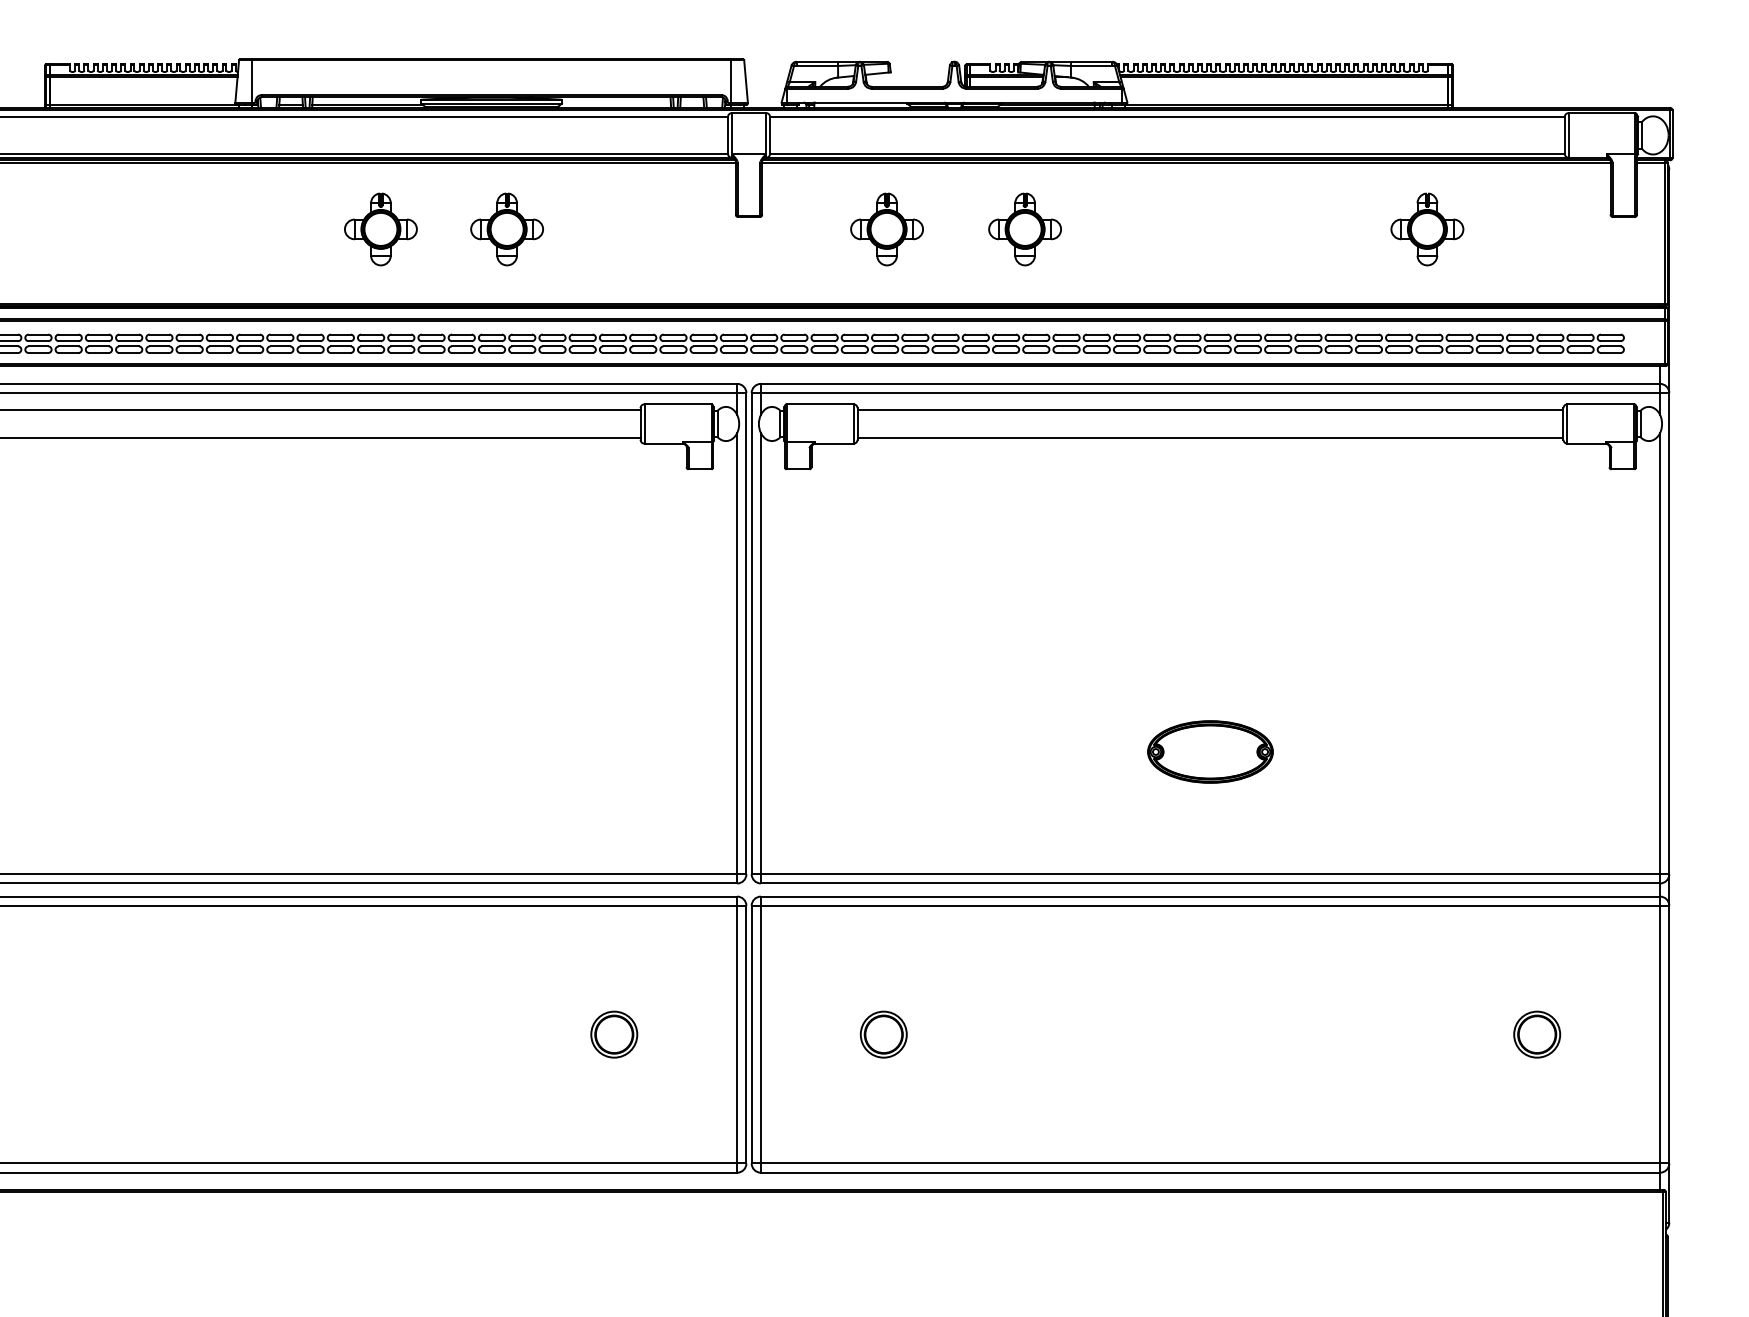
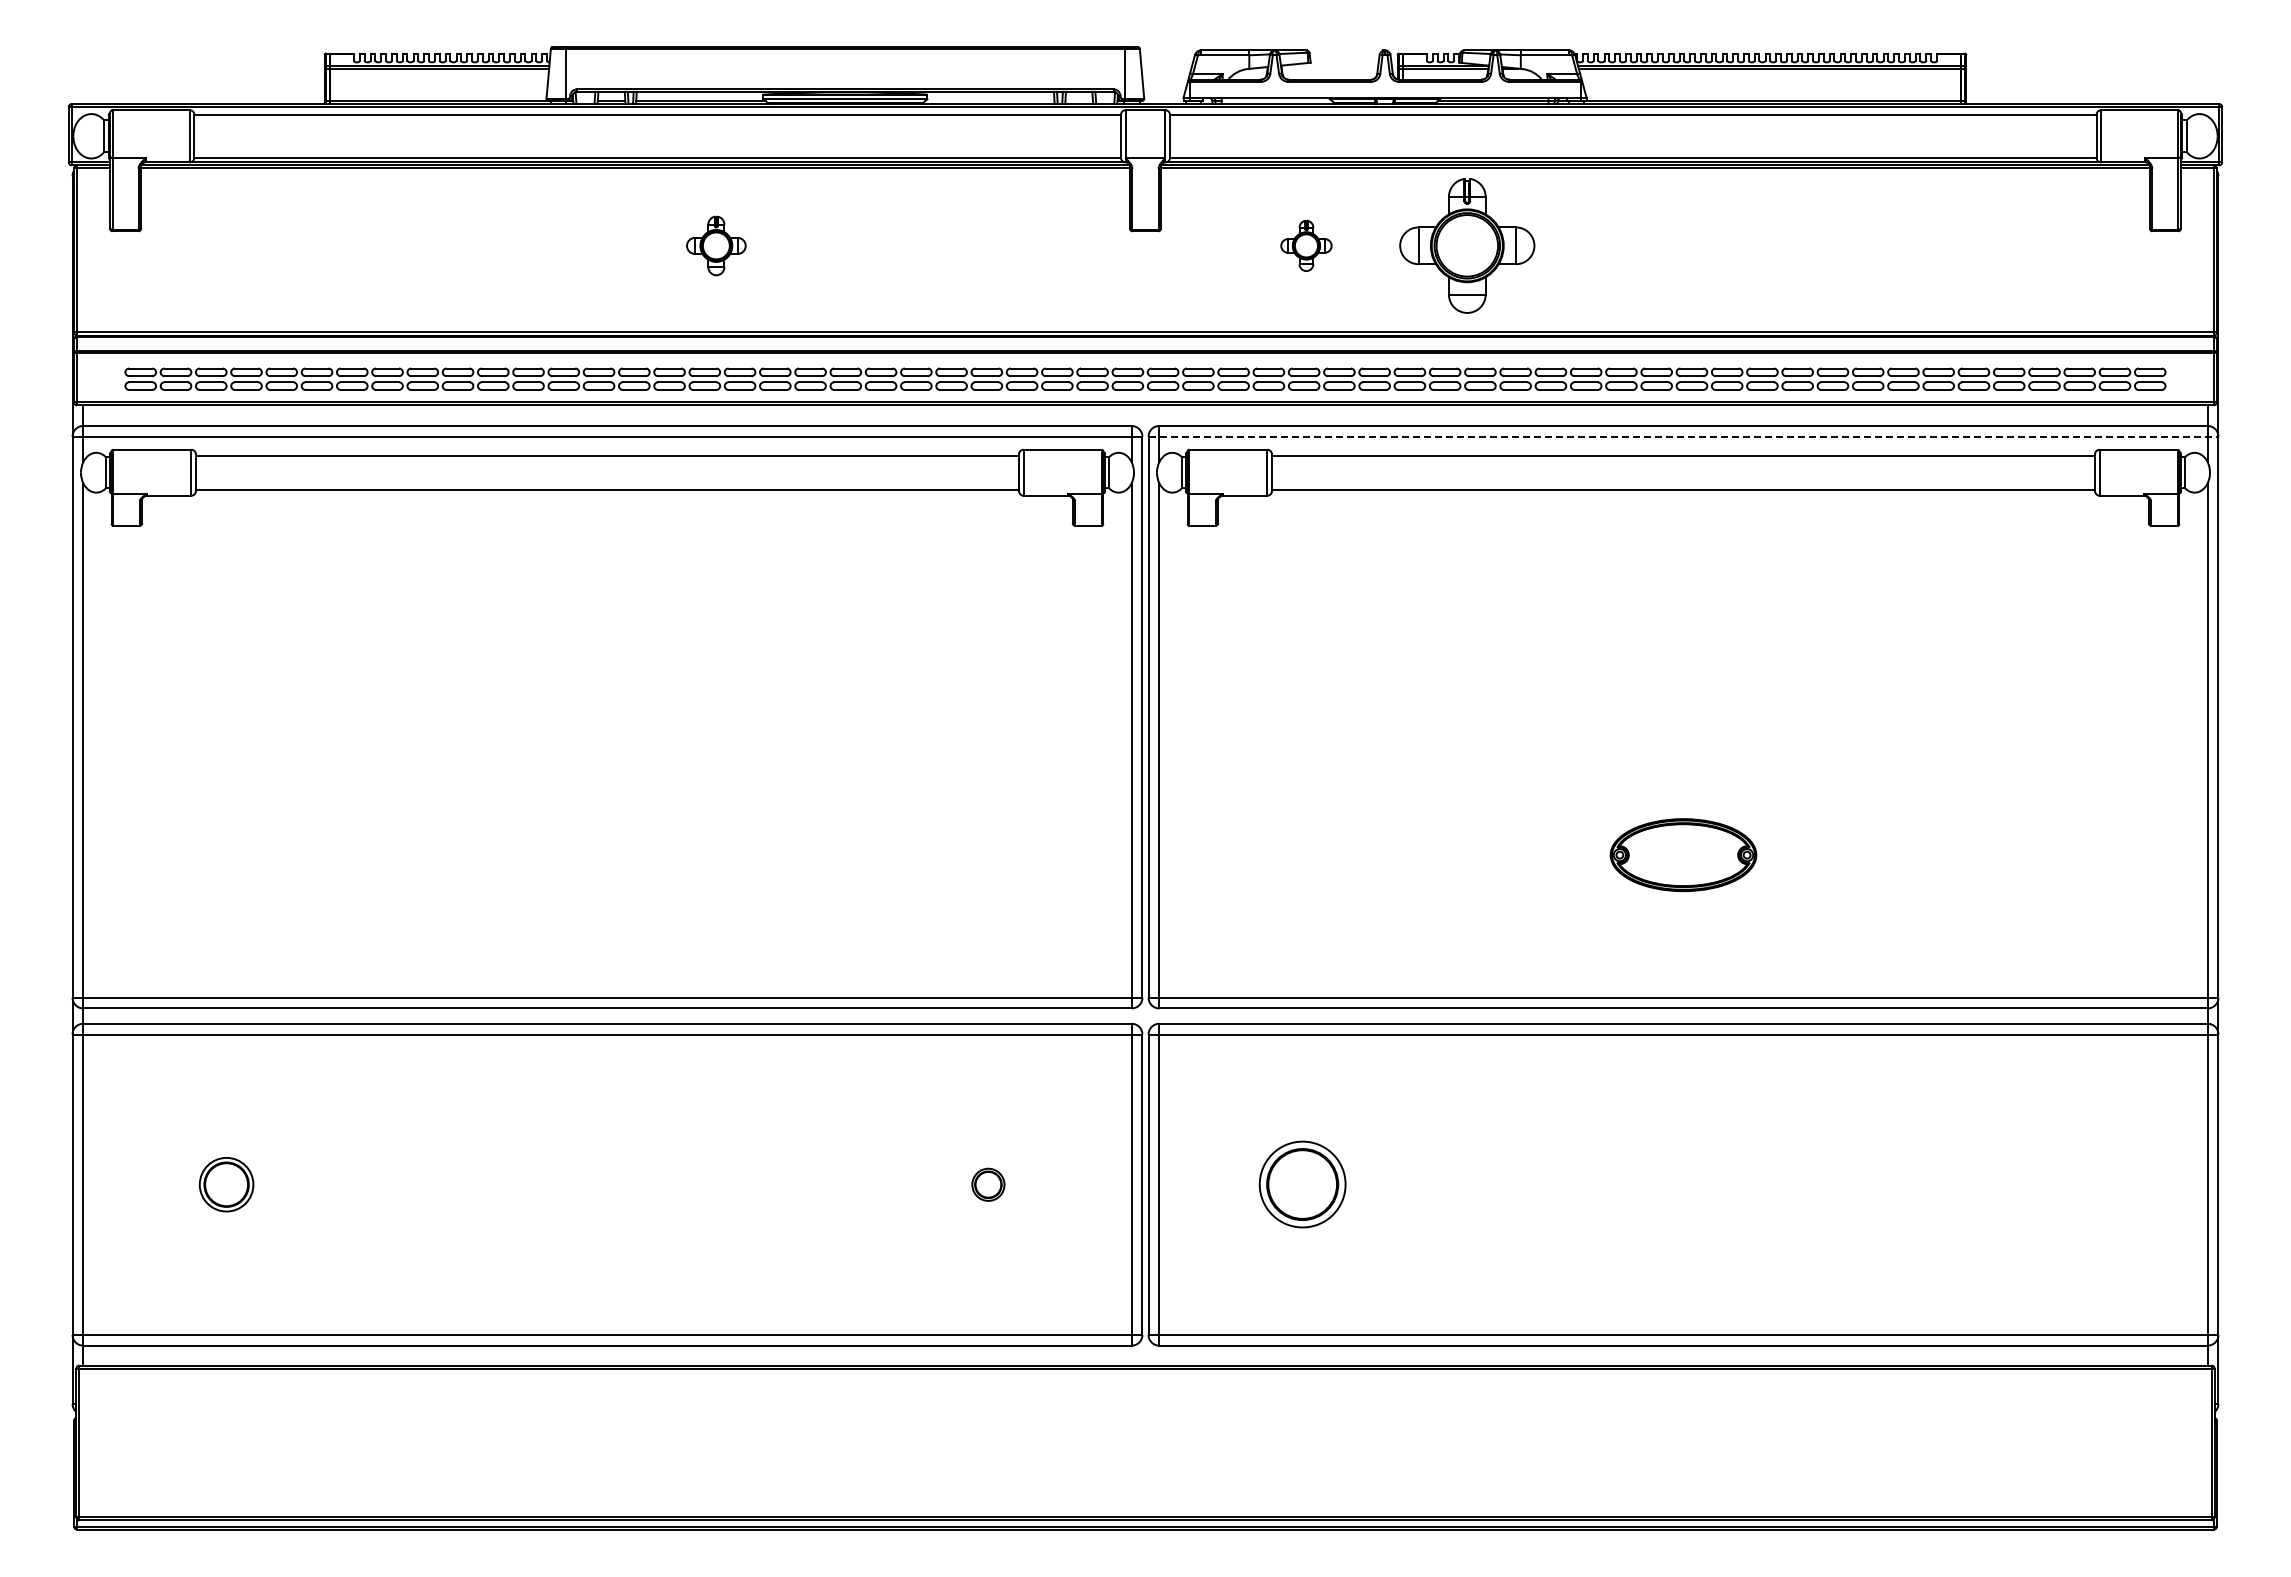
part: (381, 229) -> (716, 245), size x0.7
part: (507, 229) -> (863, 245), removed
part: (887, 229) -> (1306, 245), size x0.6
part: (1025, 229) -> (1467, 245), size x1.6
part: (1427, 229) -> (1936, 245), removed
line: (1210, 392) -> (1683, 436), solid -> dashed
part: (614, 1034) -> (988, 1184), size x0.6
part: (883, 1034) -> (1302, 1184), size x1.6
part: (1537, 1034) -> (2064, 1184), removed

